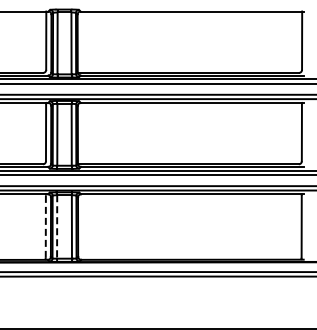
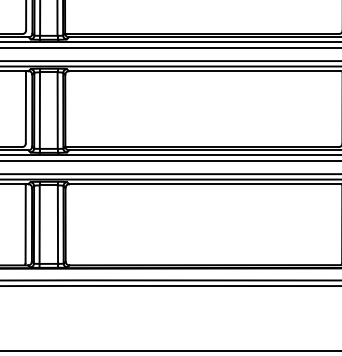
line: (45, 226) -> (25, 224), dashed -> solid
line: (57, 226) -> (40, 224), dashed -> solid

